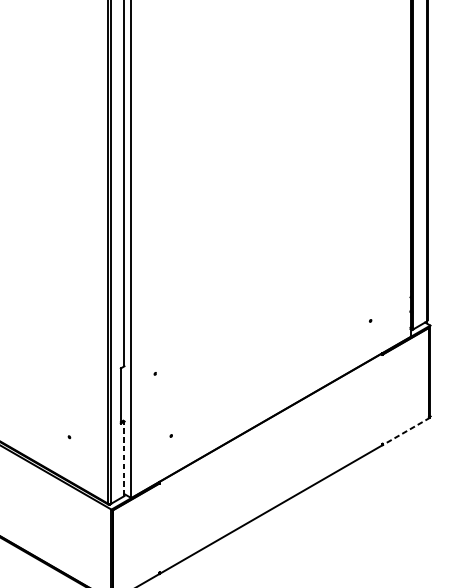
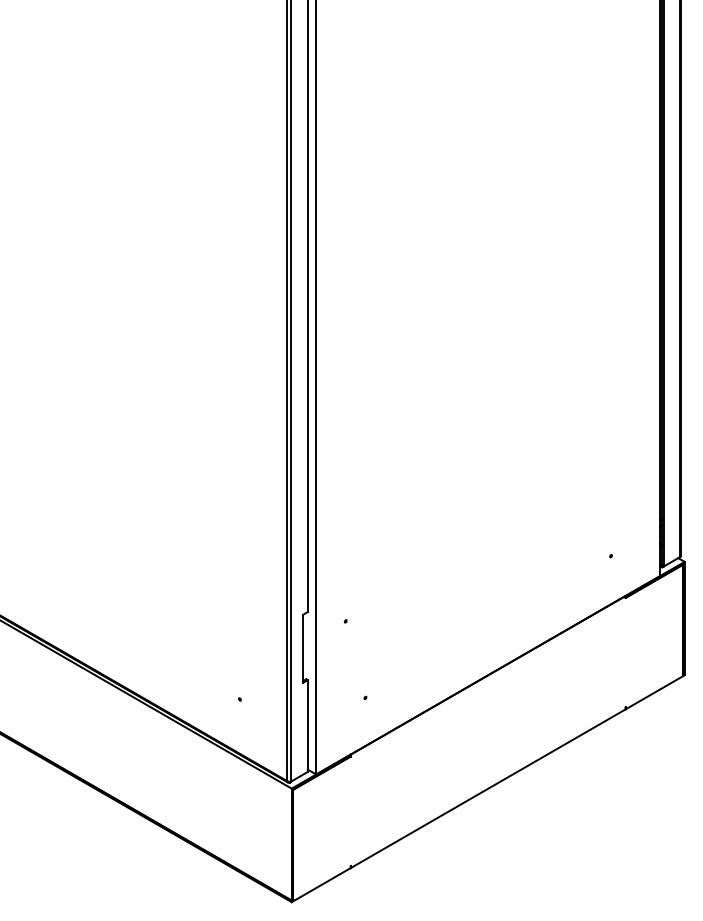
line: (405, 431) -> (654, 692), dashed -> solid
line: (124, 459) -> (307, 726), dashed -> solid

